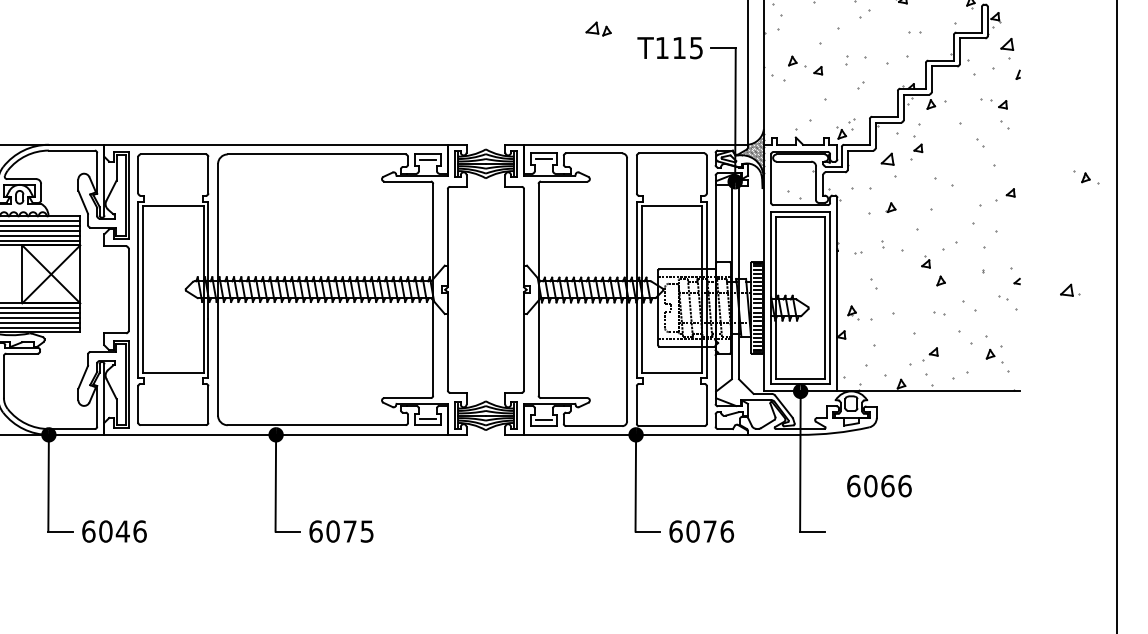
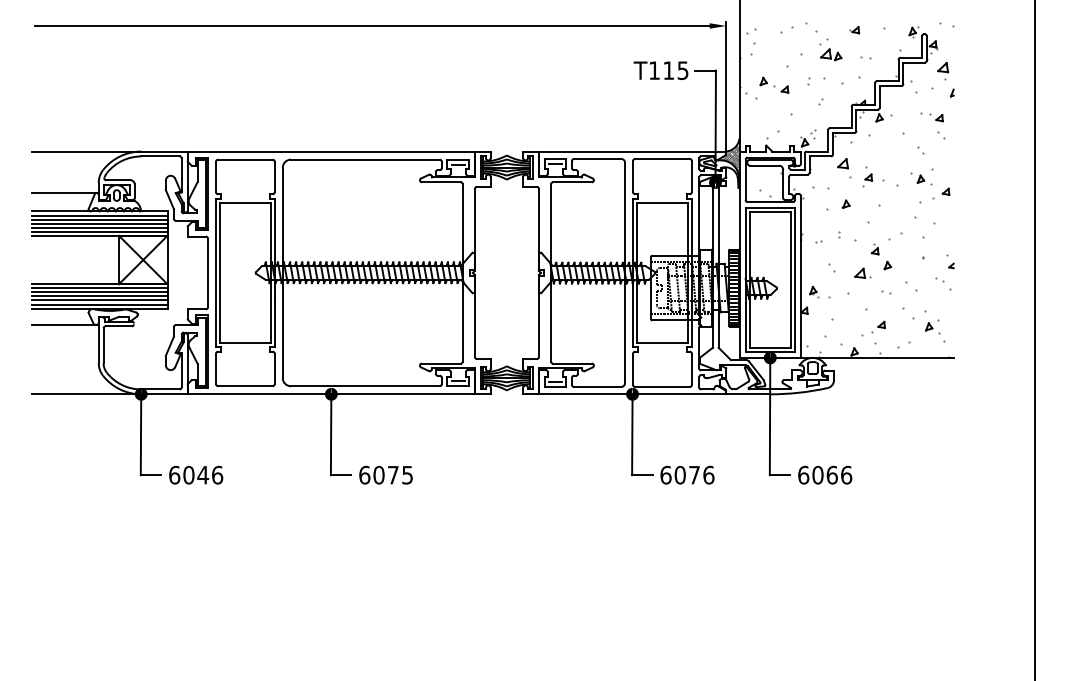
part: (598, 28) -> (831, 54), moved
part: (916, 147) -> (867, 176), moved
part: (1086, 176) -> (921, 178), moved
part: (1069, 289) -> (862, 272), moved
text: (879, 485) -> (825, 474), moved

